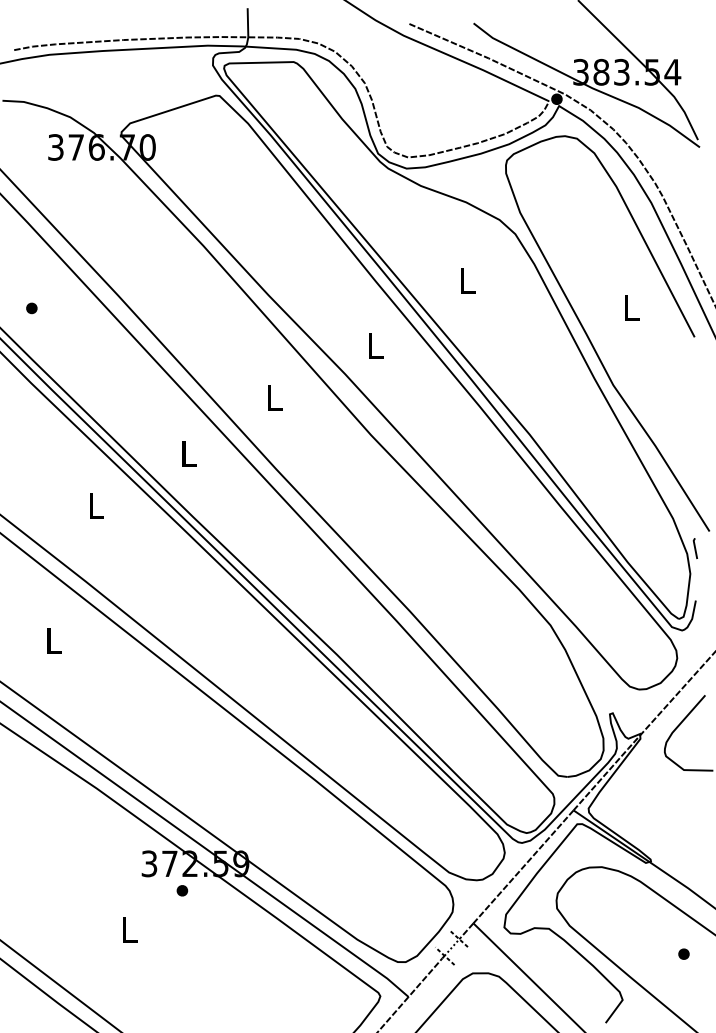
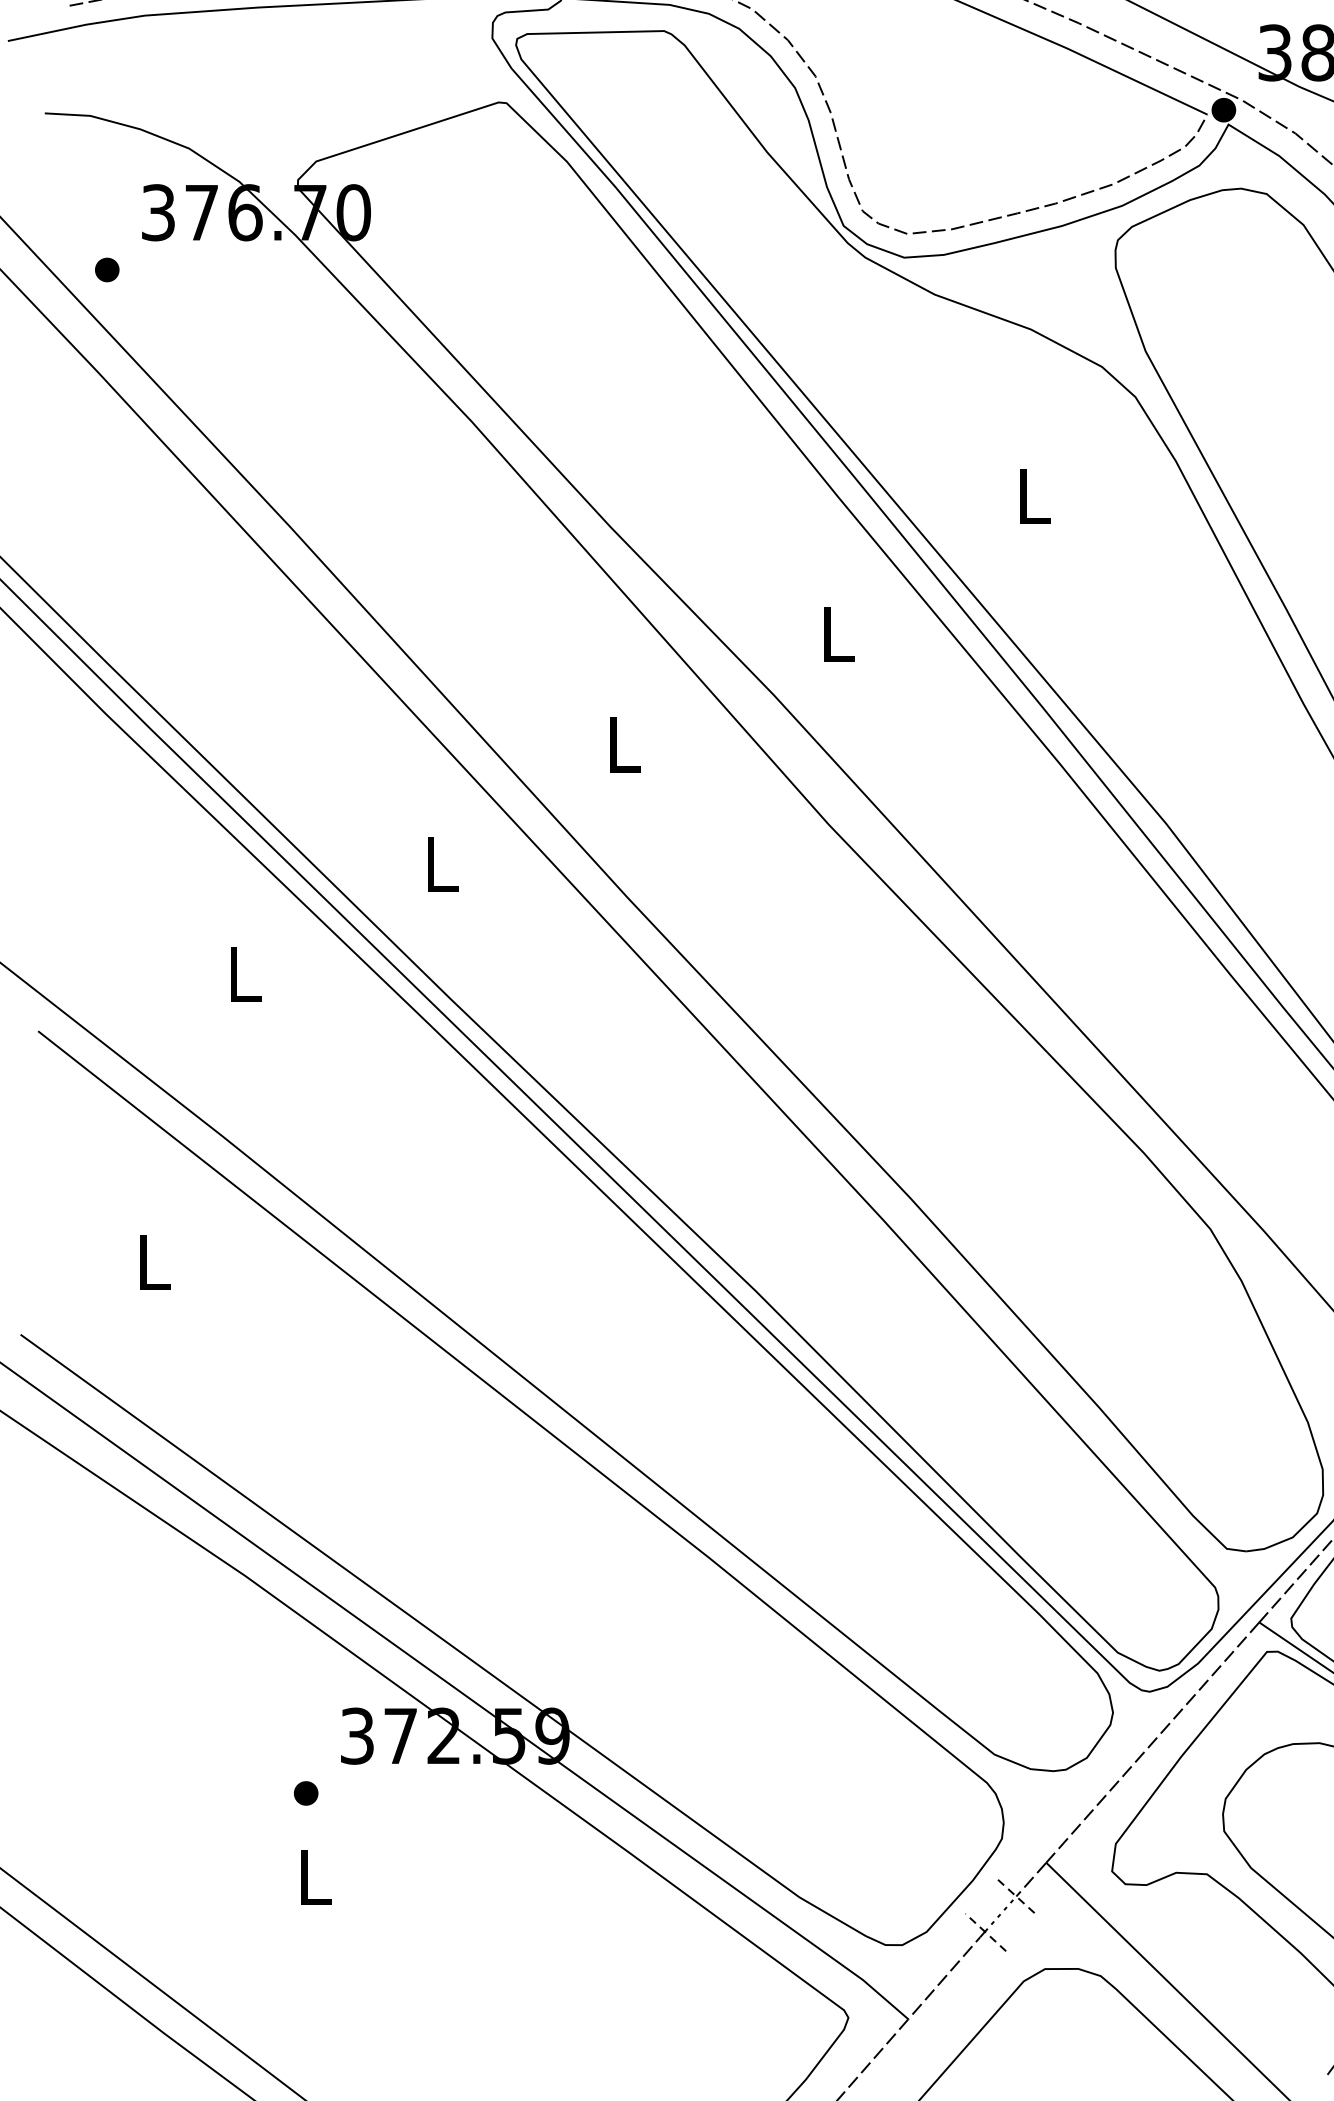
part: (31, 308) -> (106, 270), moved
part: (182, 890) -> (306, 1792), moved

